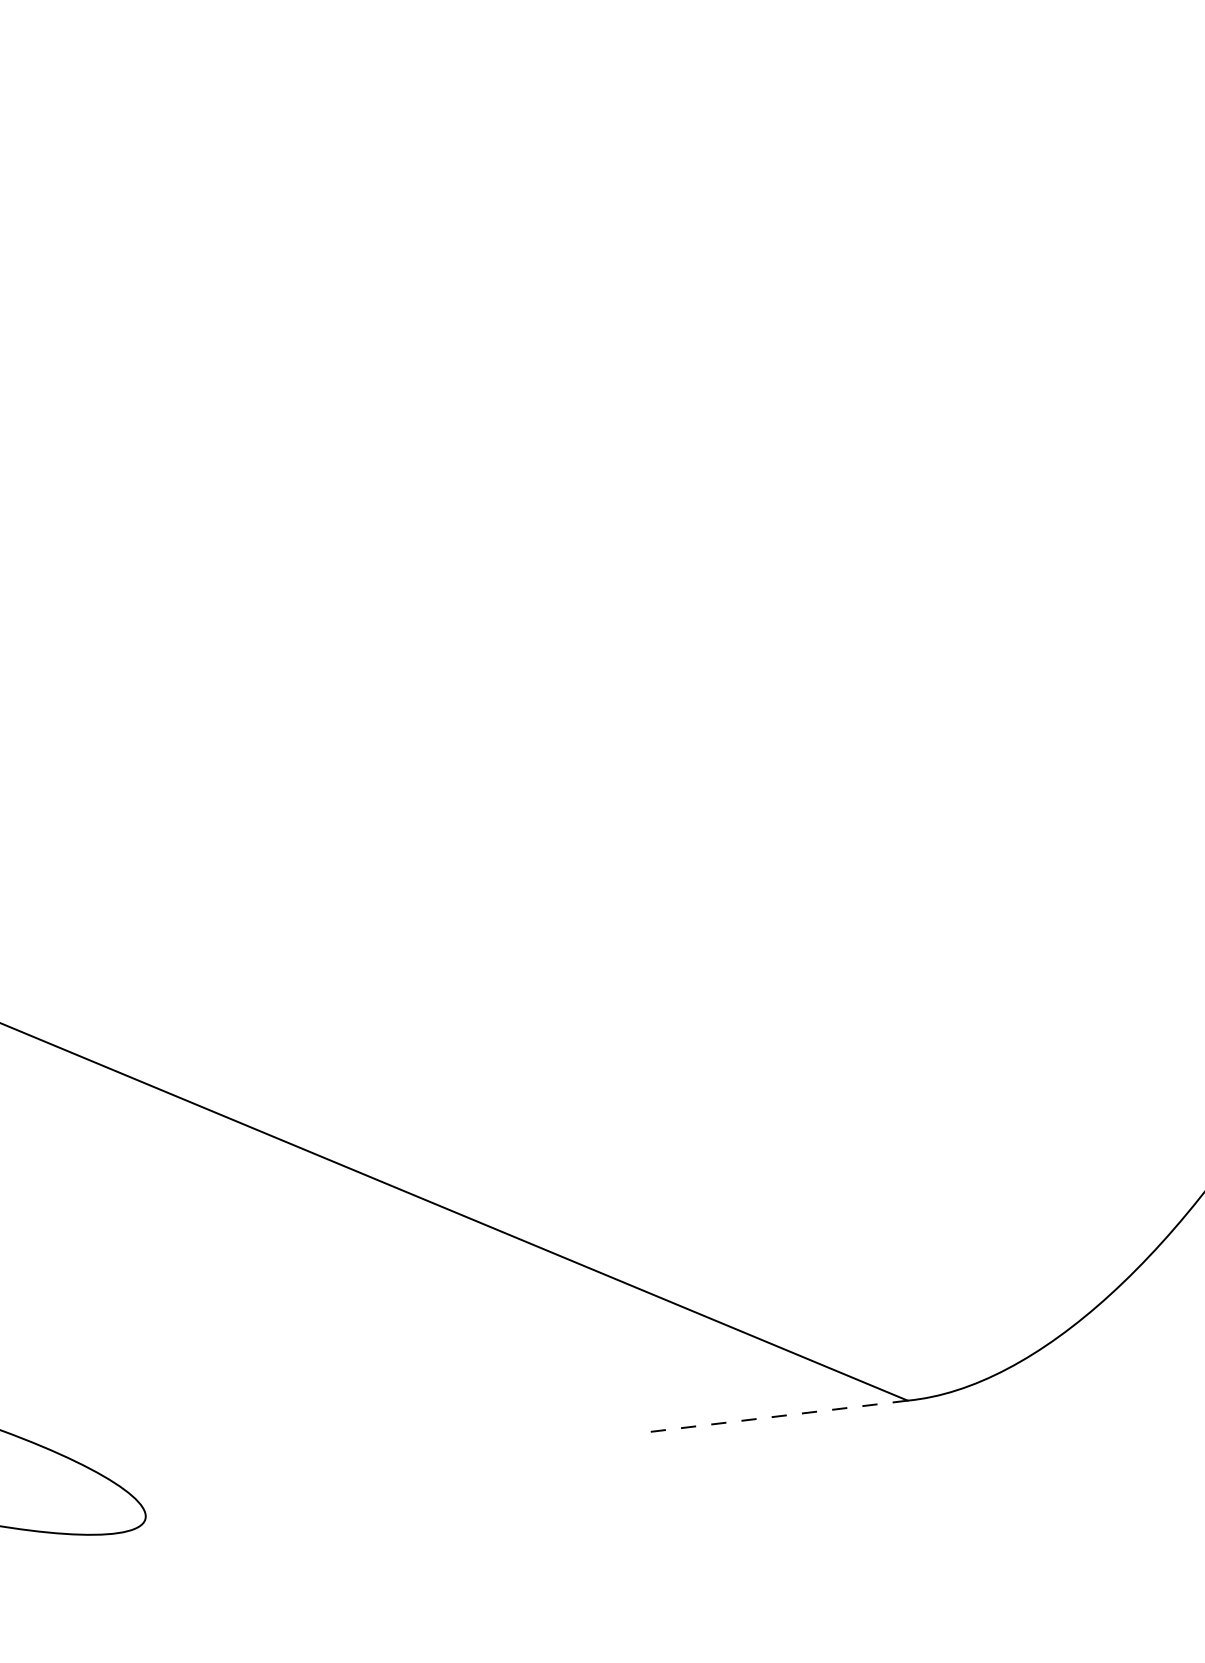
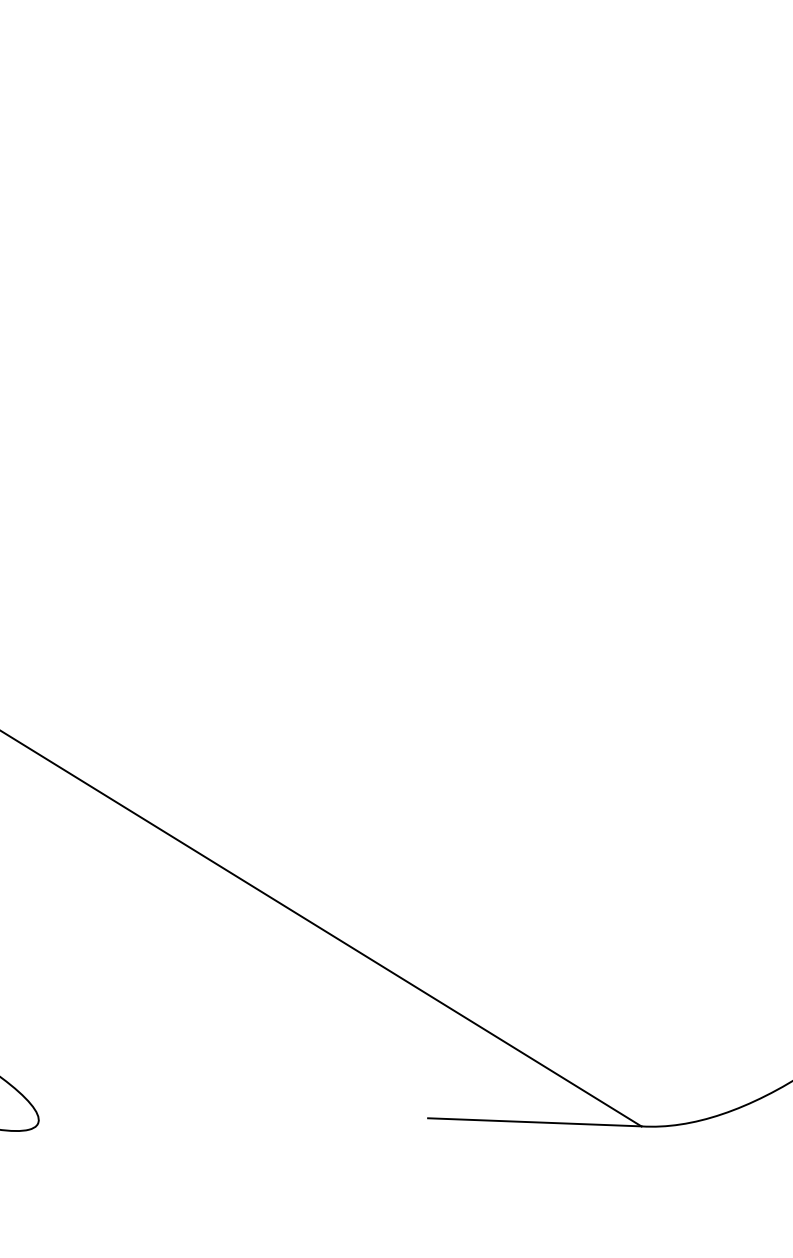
line: (771, 1417) -> (534, 1122), dashed -> solid

